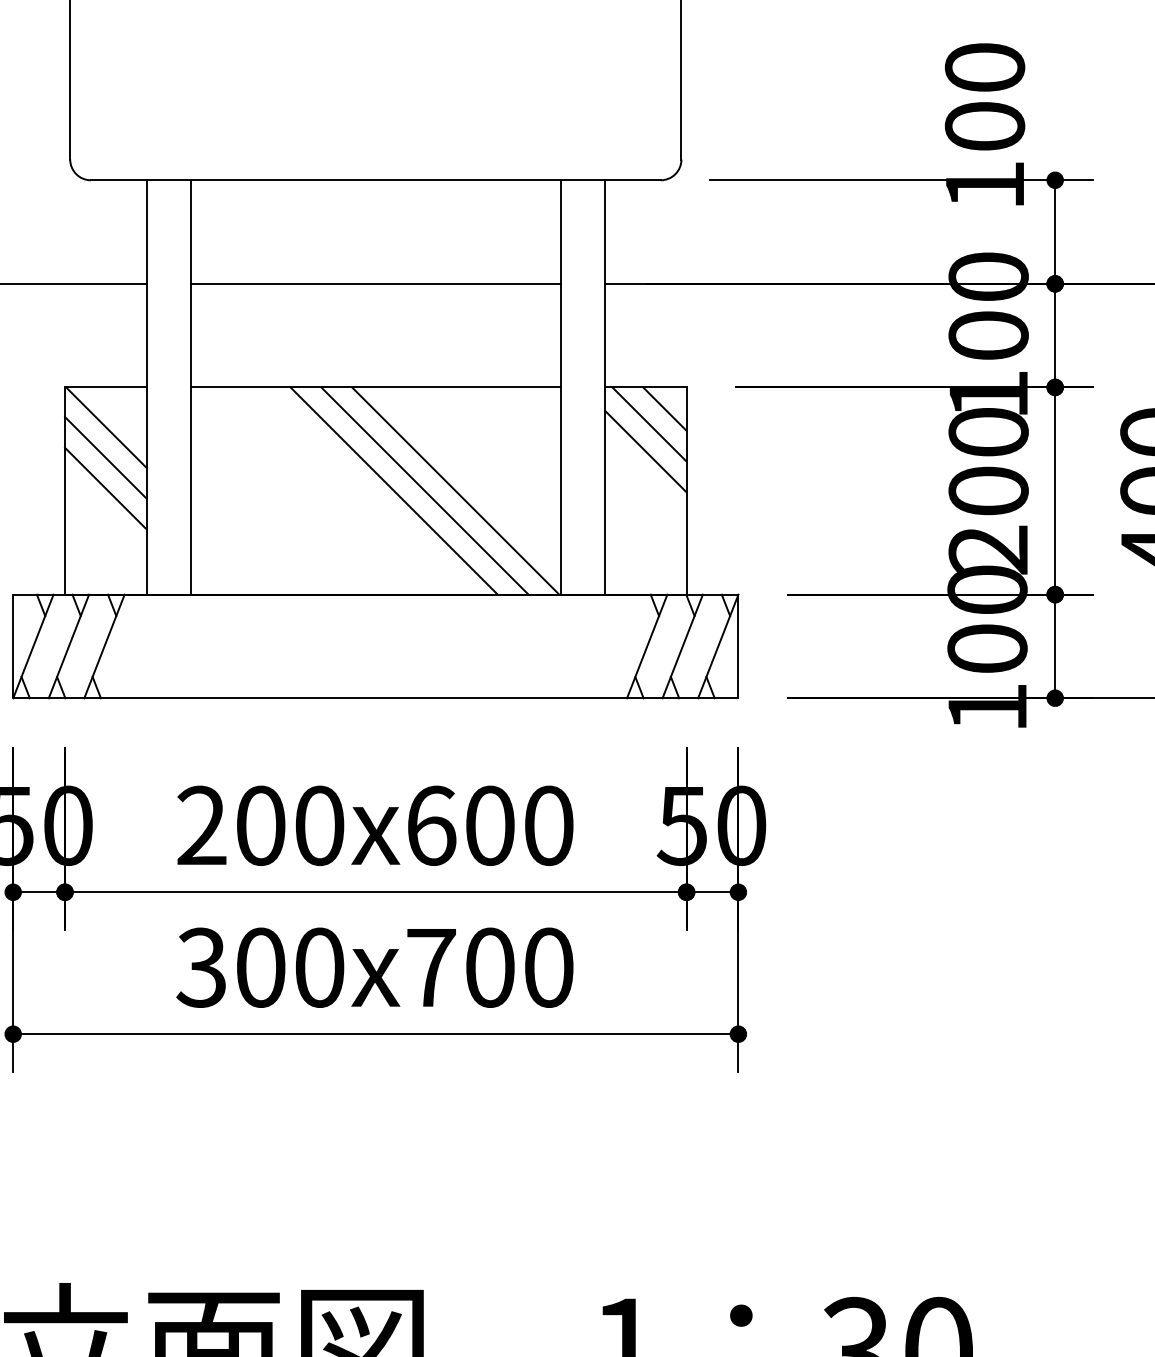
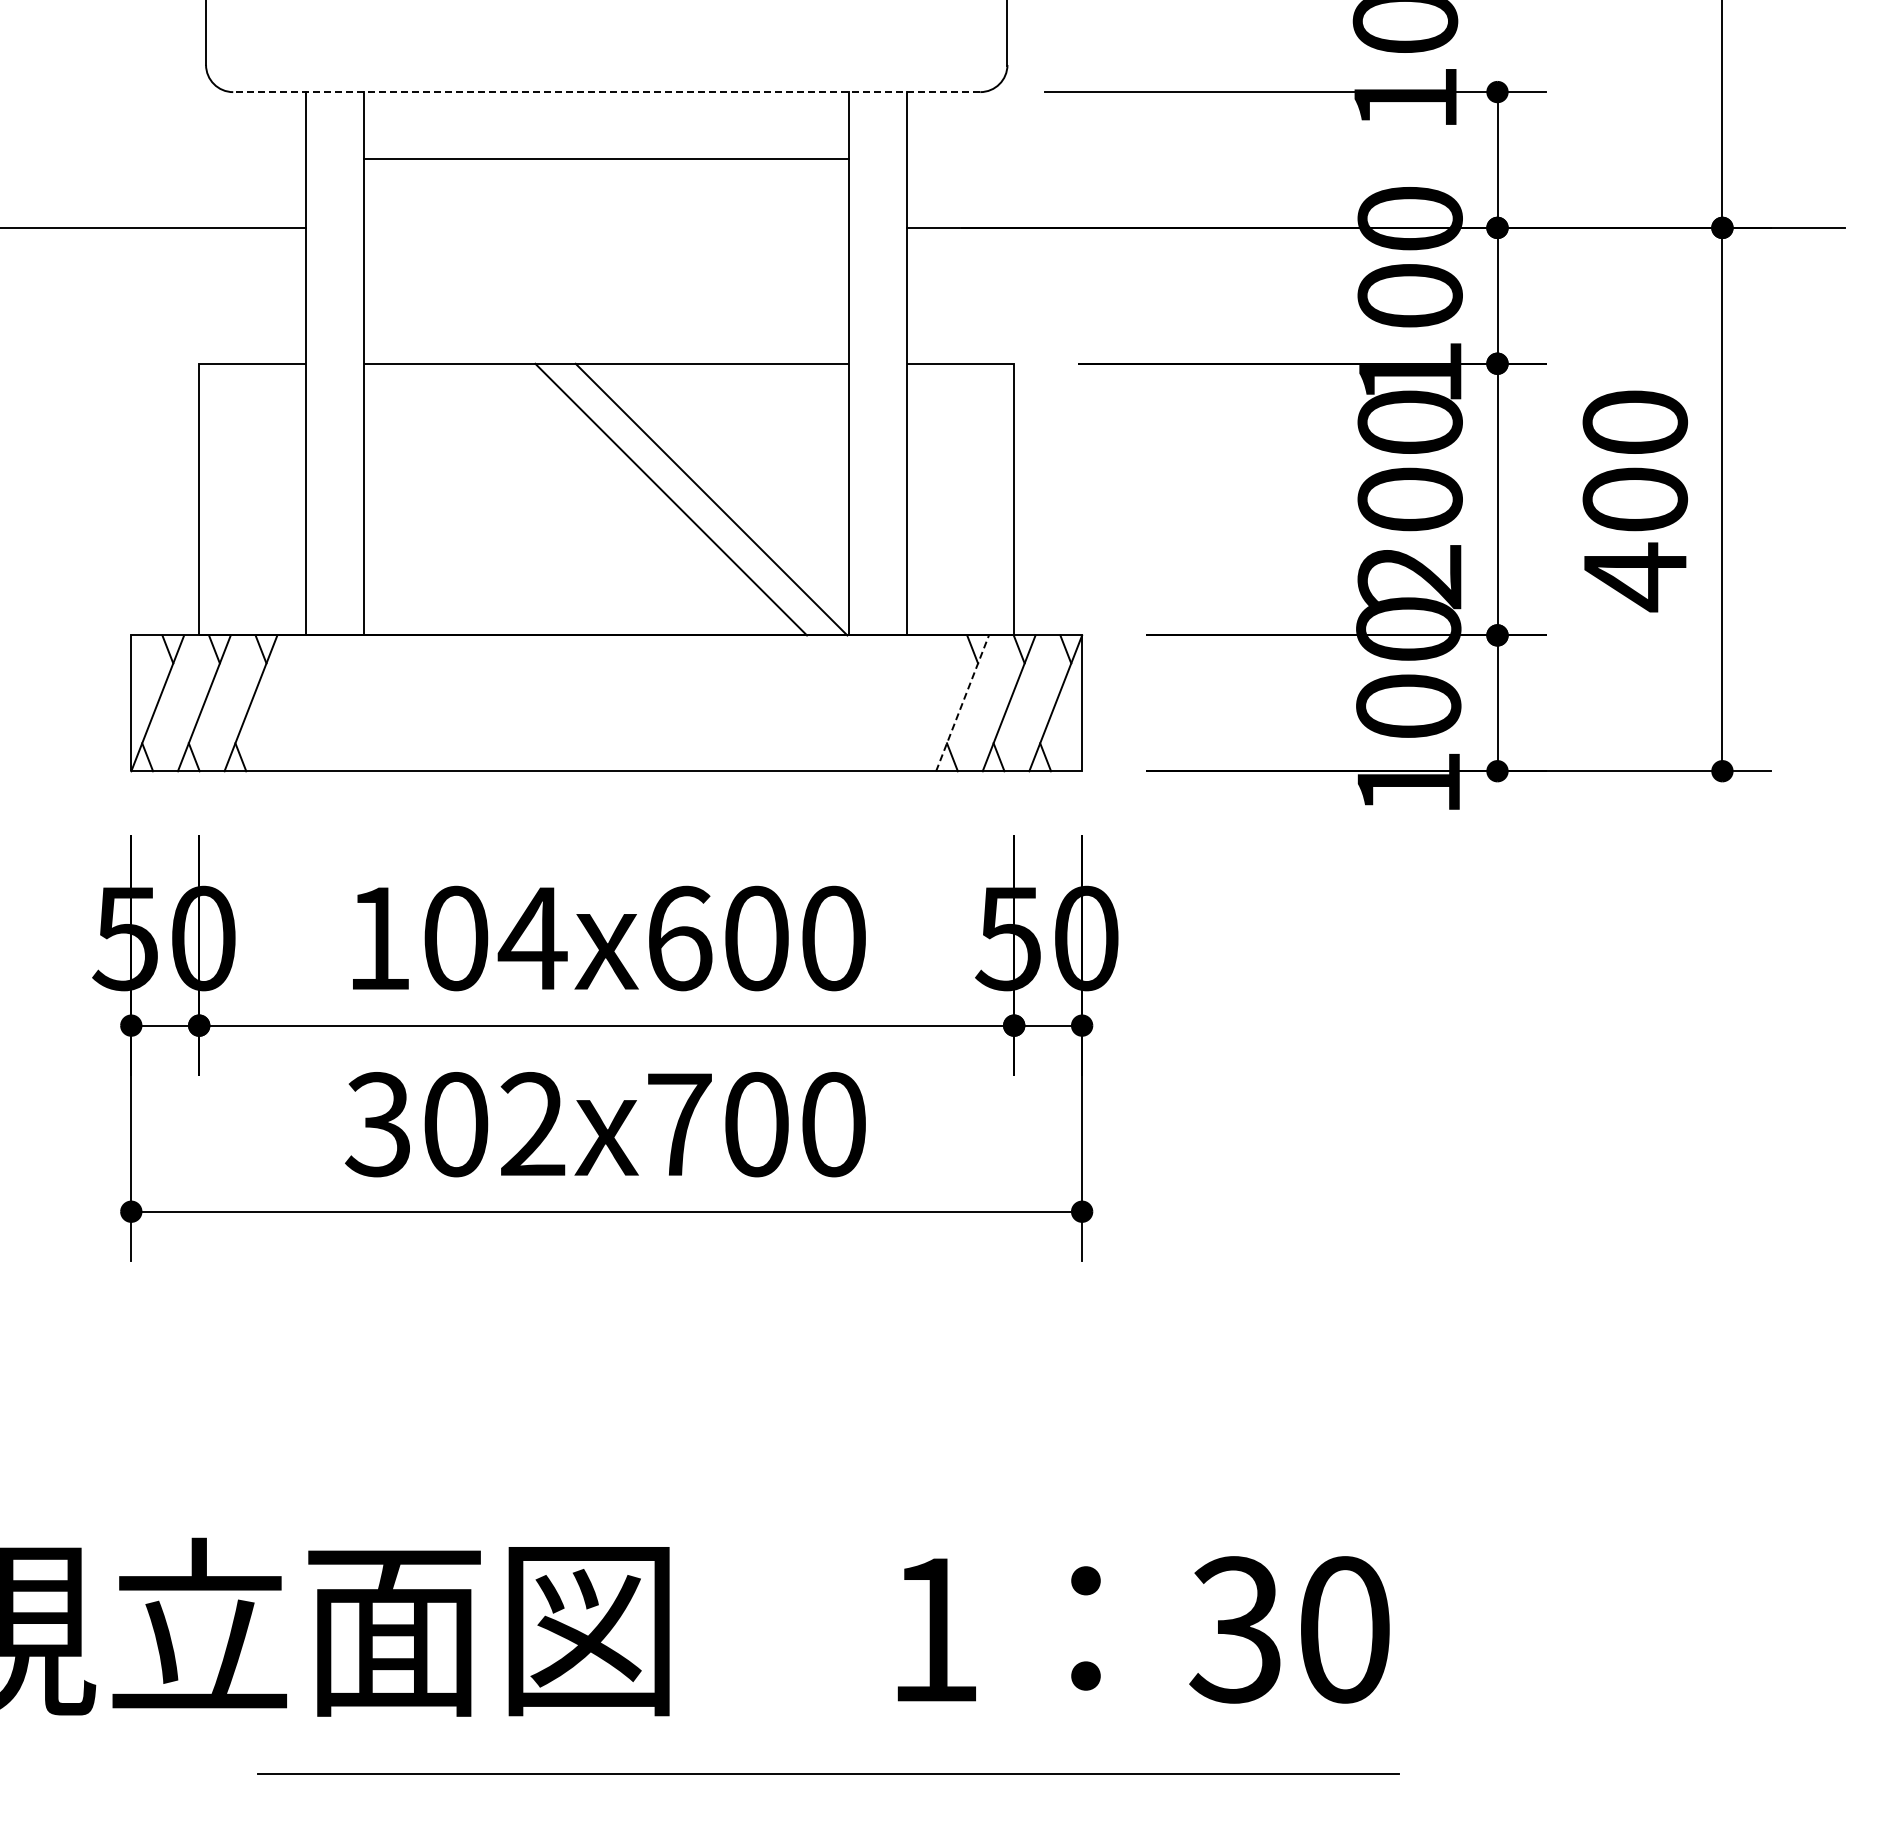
line: (375, 180) -> (606, 92), solid -> dashed
line: (375, 283) -> (606, 158), moved
line: (664, 408) -> (985, 391), removed
line: (649, 423) -> (965, 411), removed
line: (106, 427) -> (253, 416), removed
line: (645, 451) -> (960, 447), removed
line: (105, 457) -> (252, 455), removed
line: (105, 487) -> (252, 495), removed
line: (393, 490) -> (630, 499), removed
line: (647, 646) -> (962, 703), solid -> dashed
text: (261, 825) -> (456, 938), 200x600 -> 104x600
text: (319, 967) -> (532, 1124), 300x700 -> 302x700

